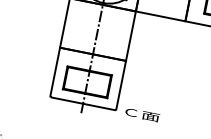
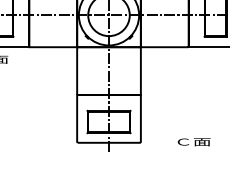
text: (141, 115) -> (193, 142), moved

